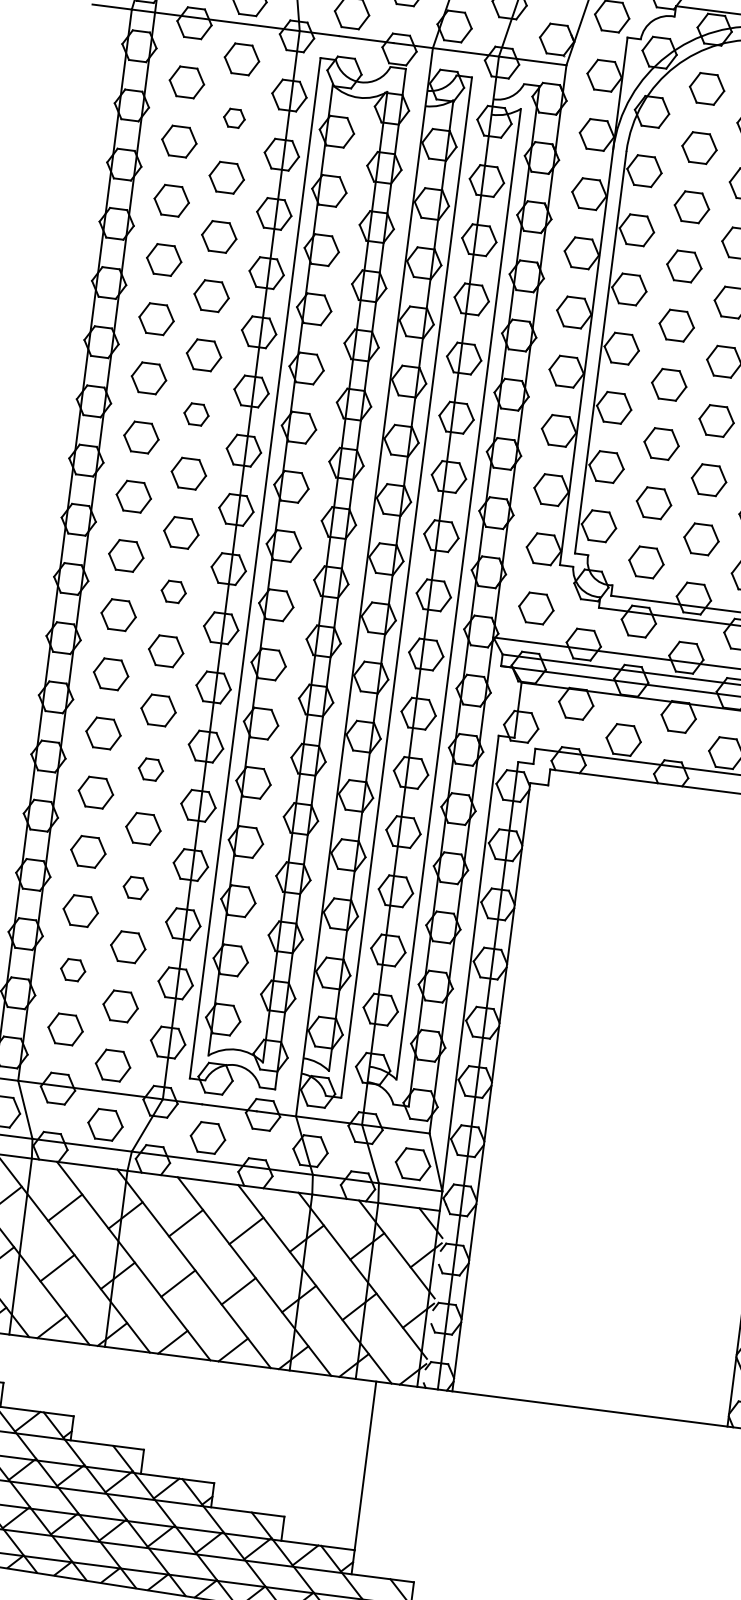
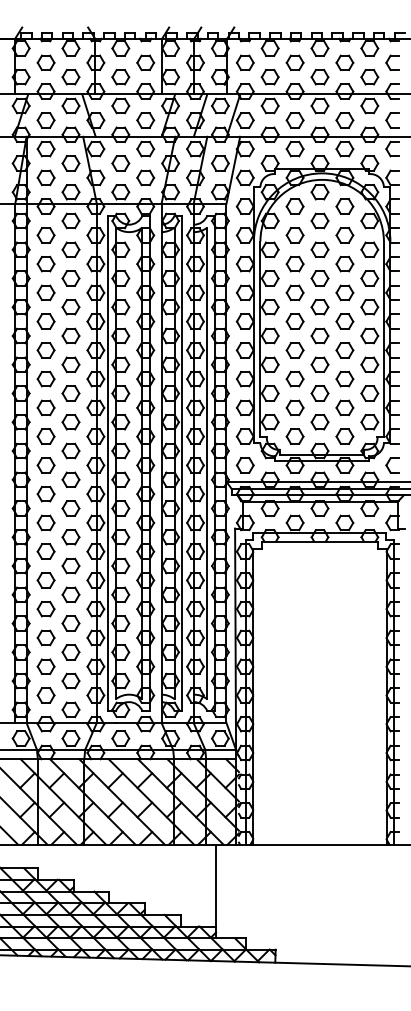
part: (233, 117) -> (70, 249), size x1.67
part: (195, 414) -> (70, 393), size x1.43
part: (172, 591) -> (70, 479), size x1.43
part: (150, 768) -> (70, 565), size x1.43
part: (134, 887) -> (70, 623), size x1.43
part: (72, 969) -> (45, 666), size x1.43

